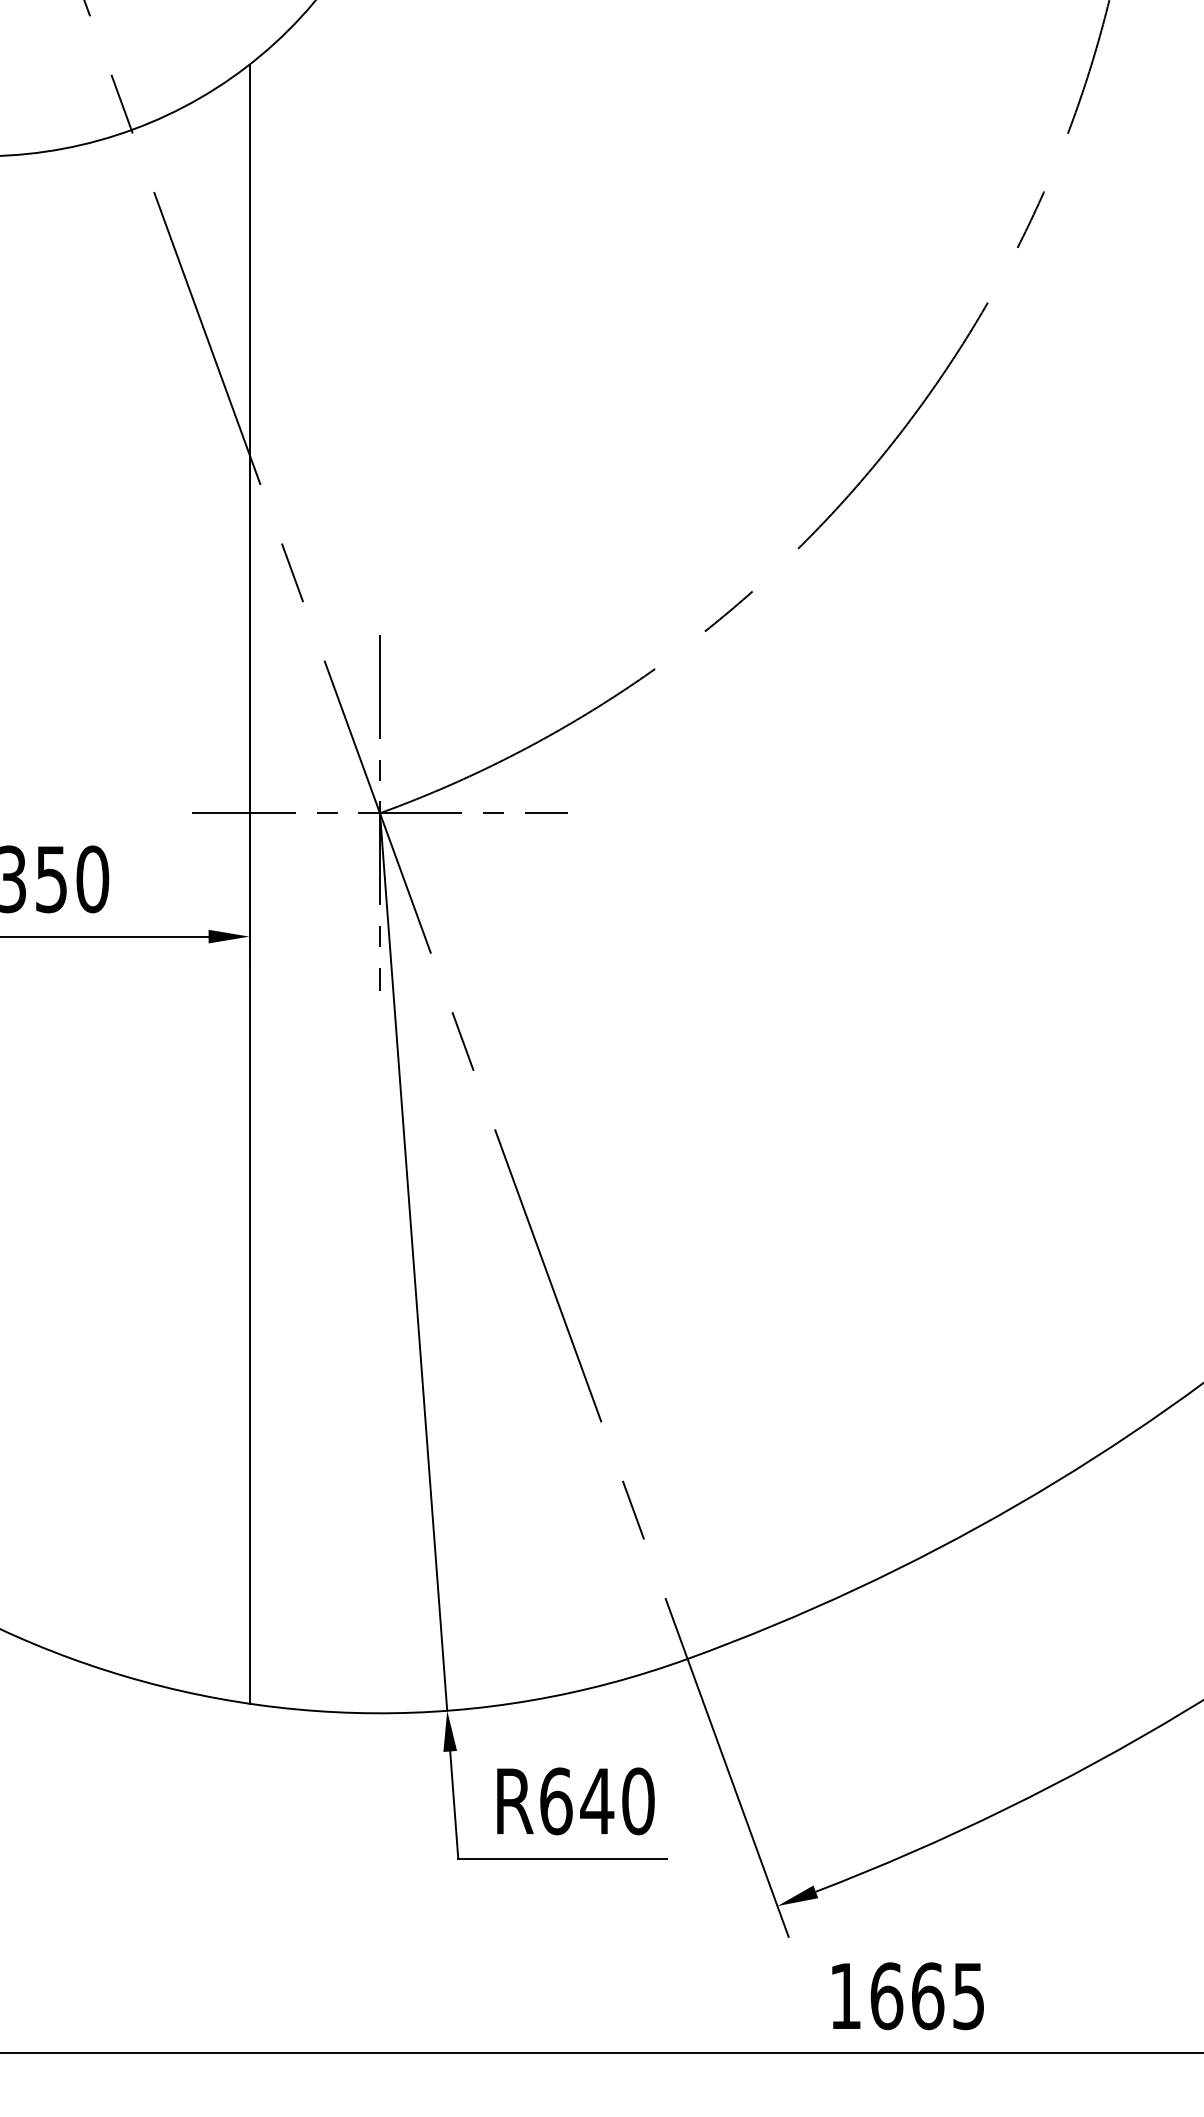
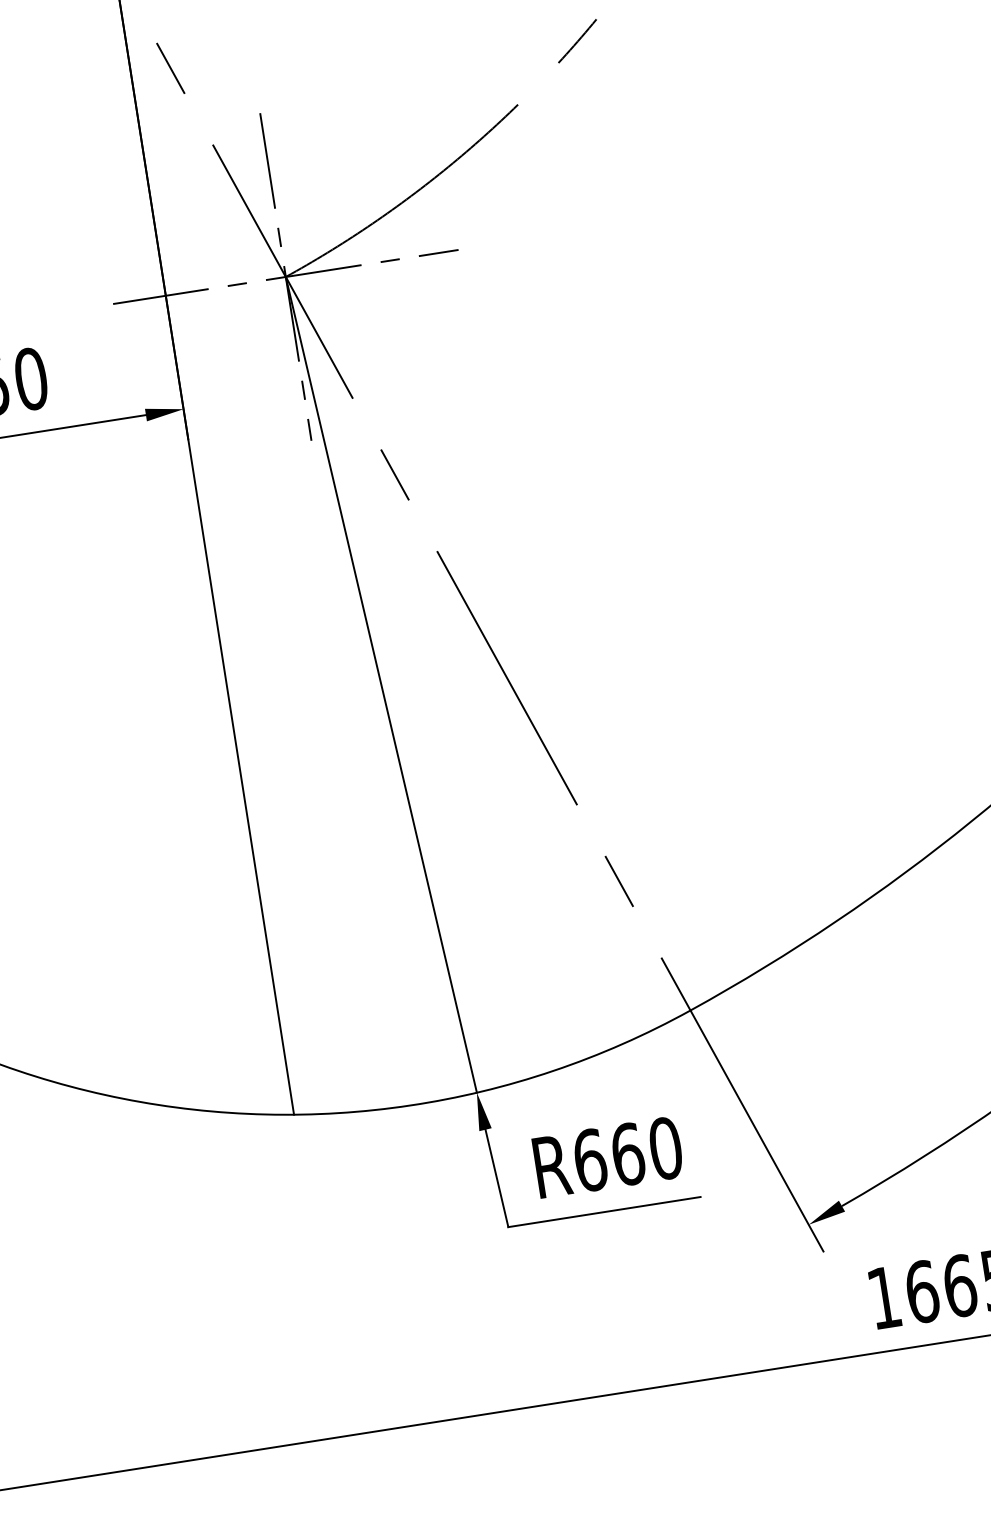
text: (597, 1801) -> (628, 1154), R640 -> R660

